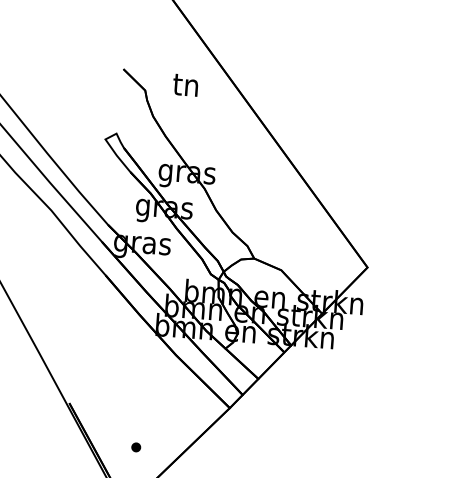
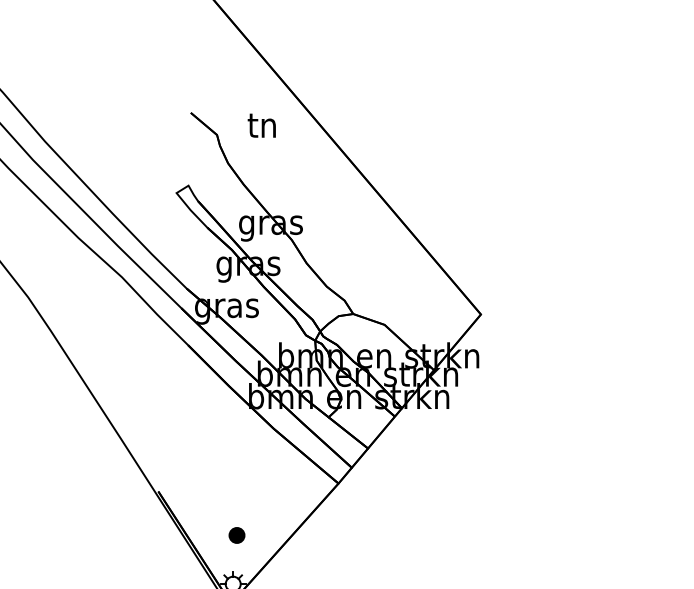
part: (135, 447) -> (236, 535), size x1.67

